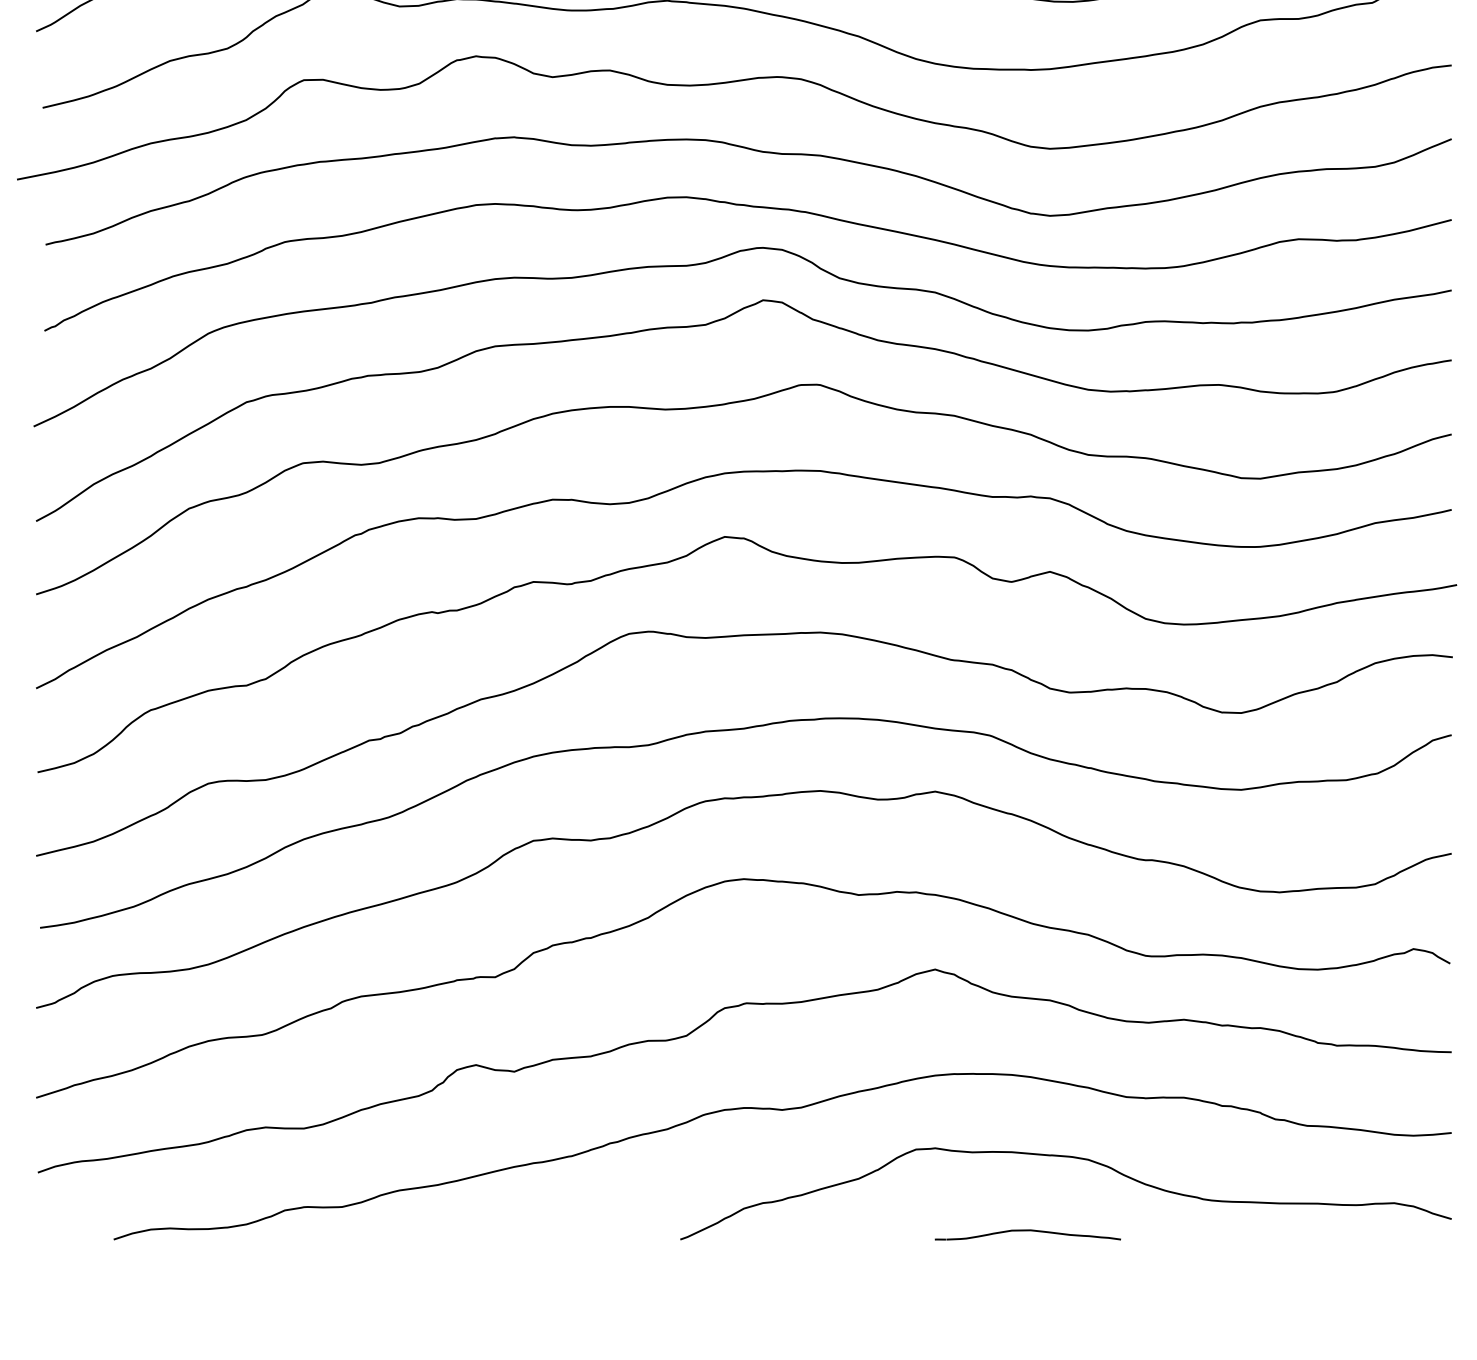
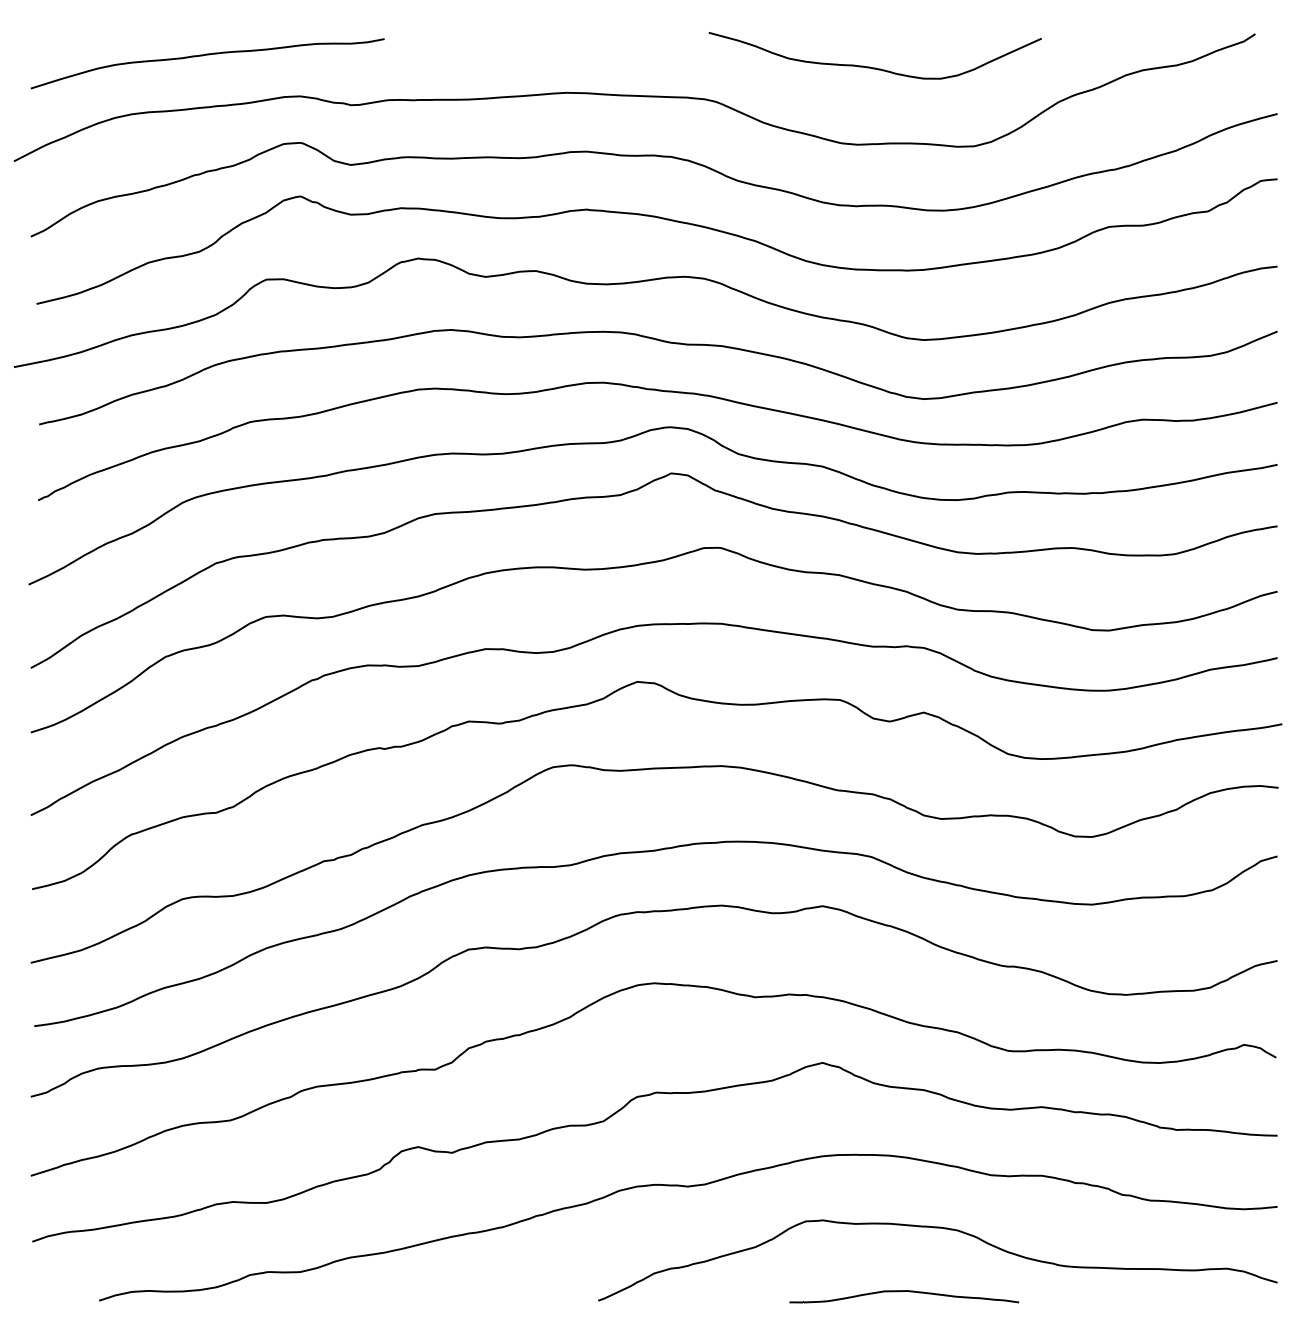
part: (1028, 1234) -> (904, 1296), size x1.4

